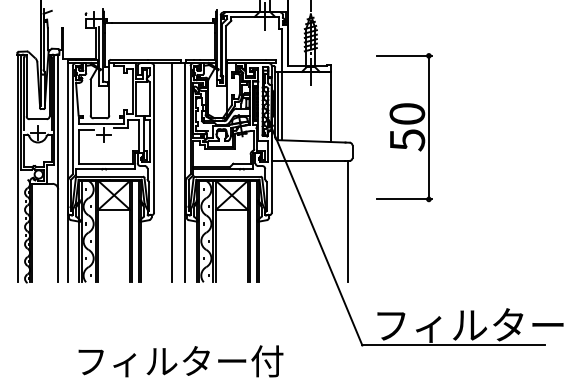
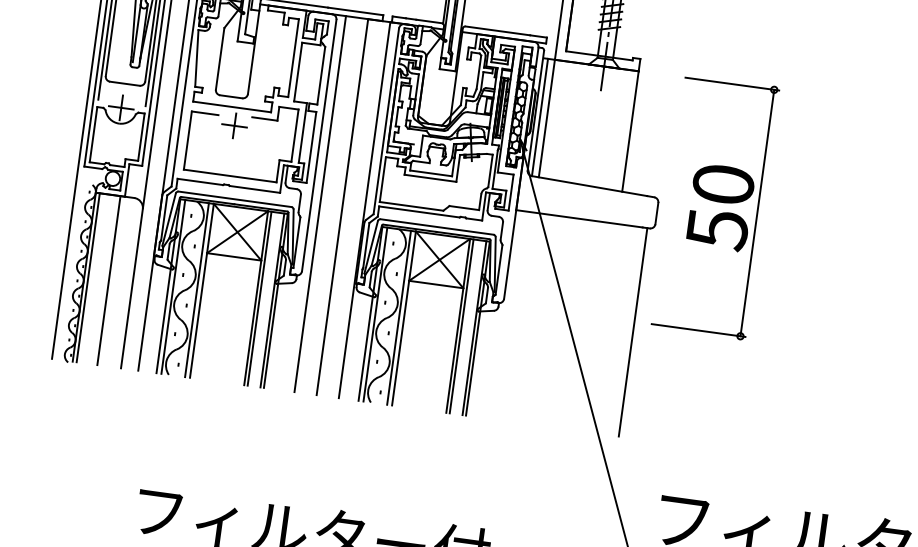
part: (404, 127) -> (715, 207), moved
line: (159, 172) -> (320, 203), added
line: (44, 232) -> (109, 279), added

